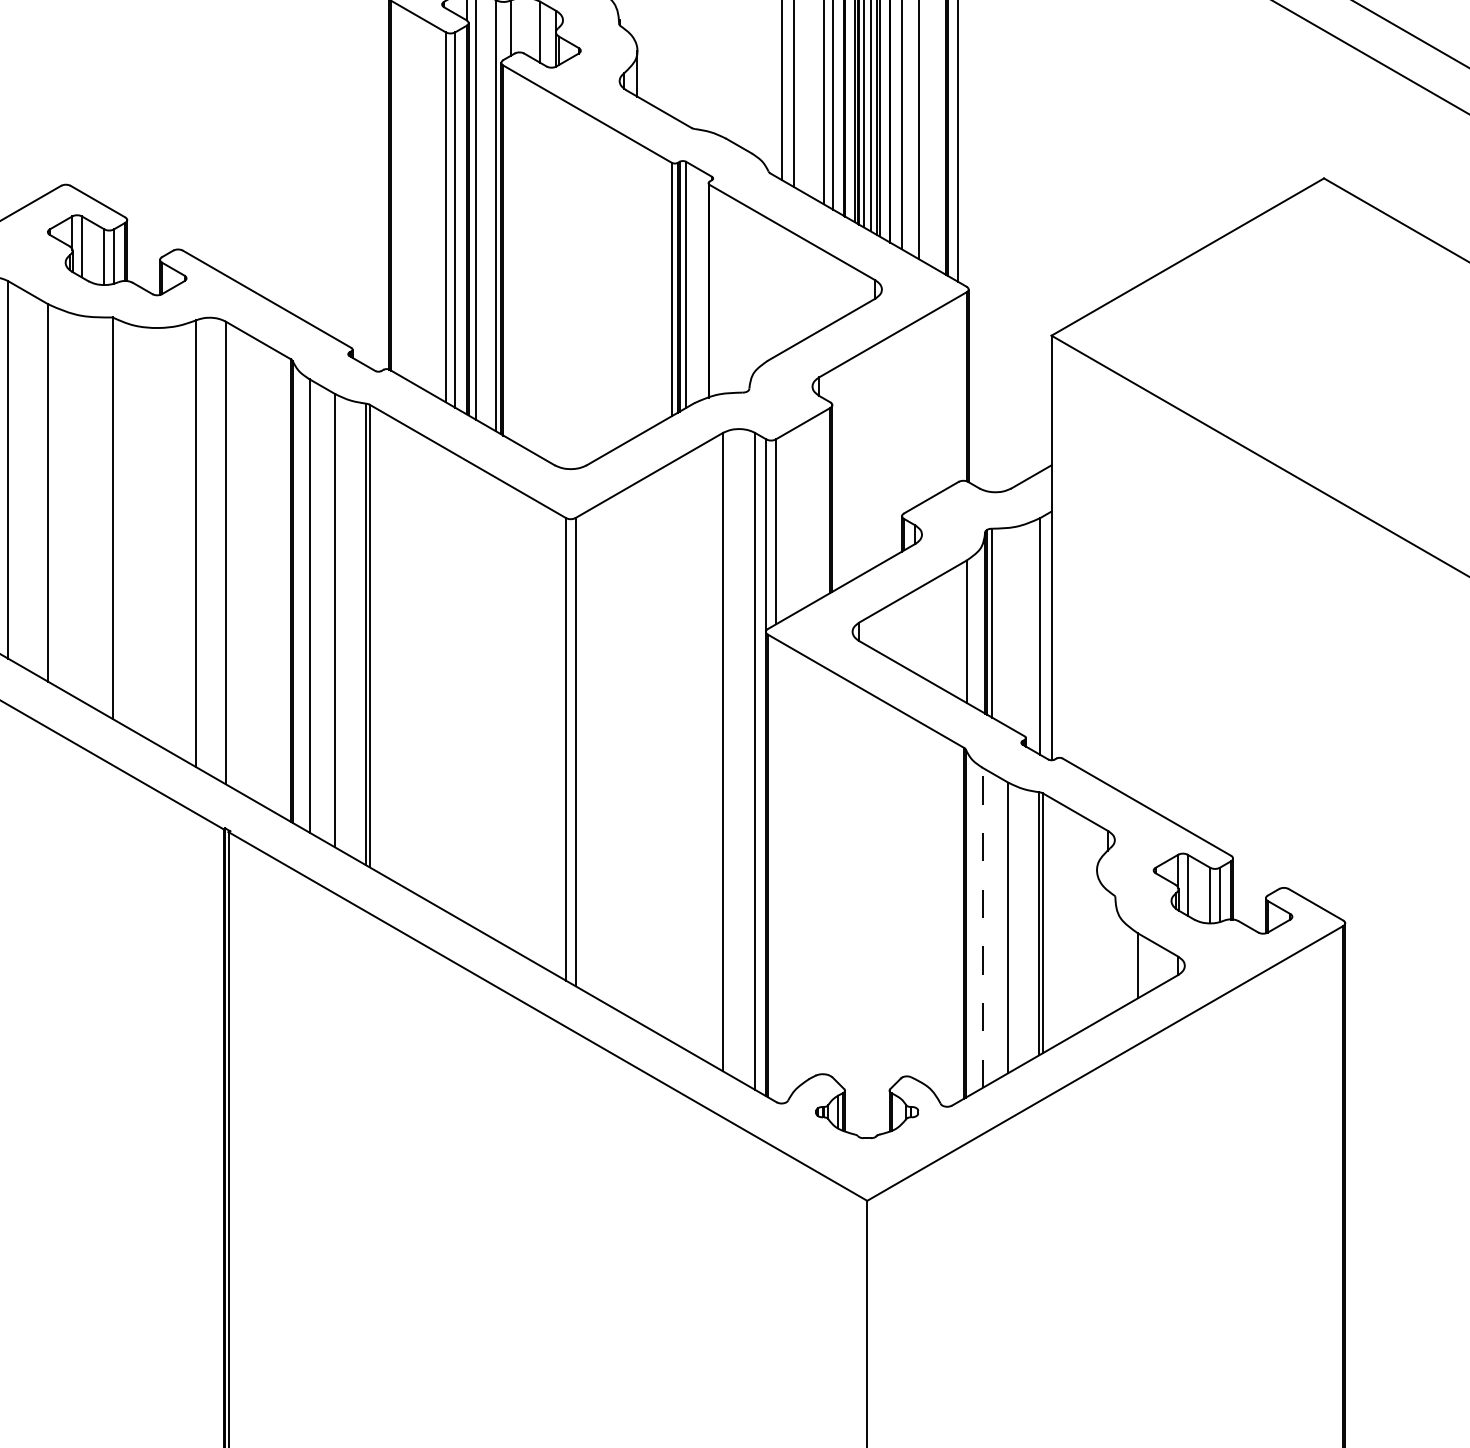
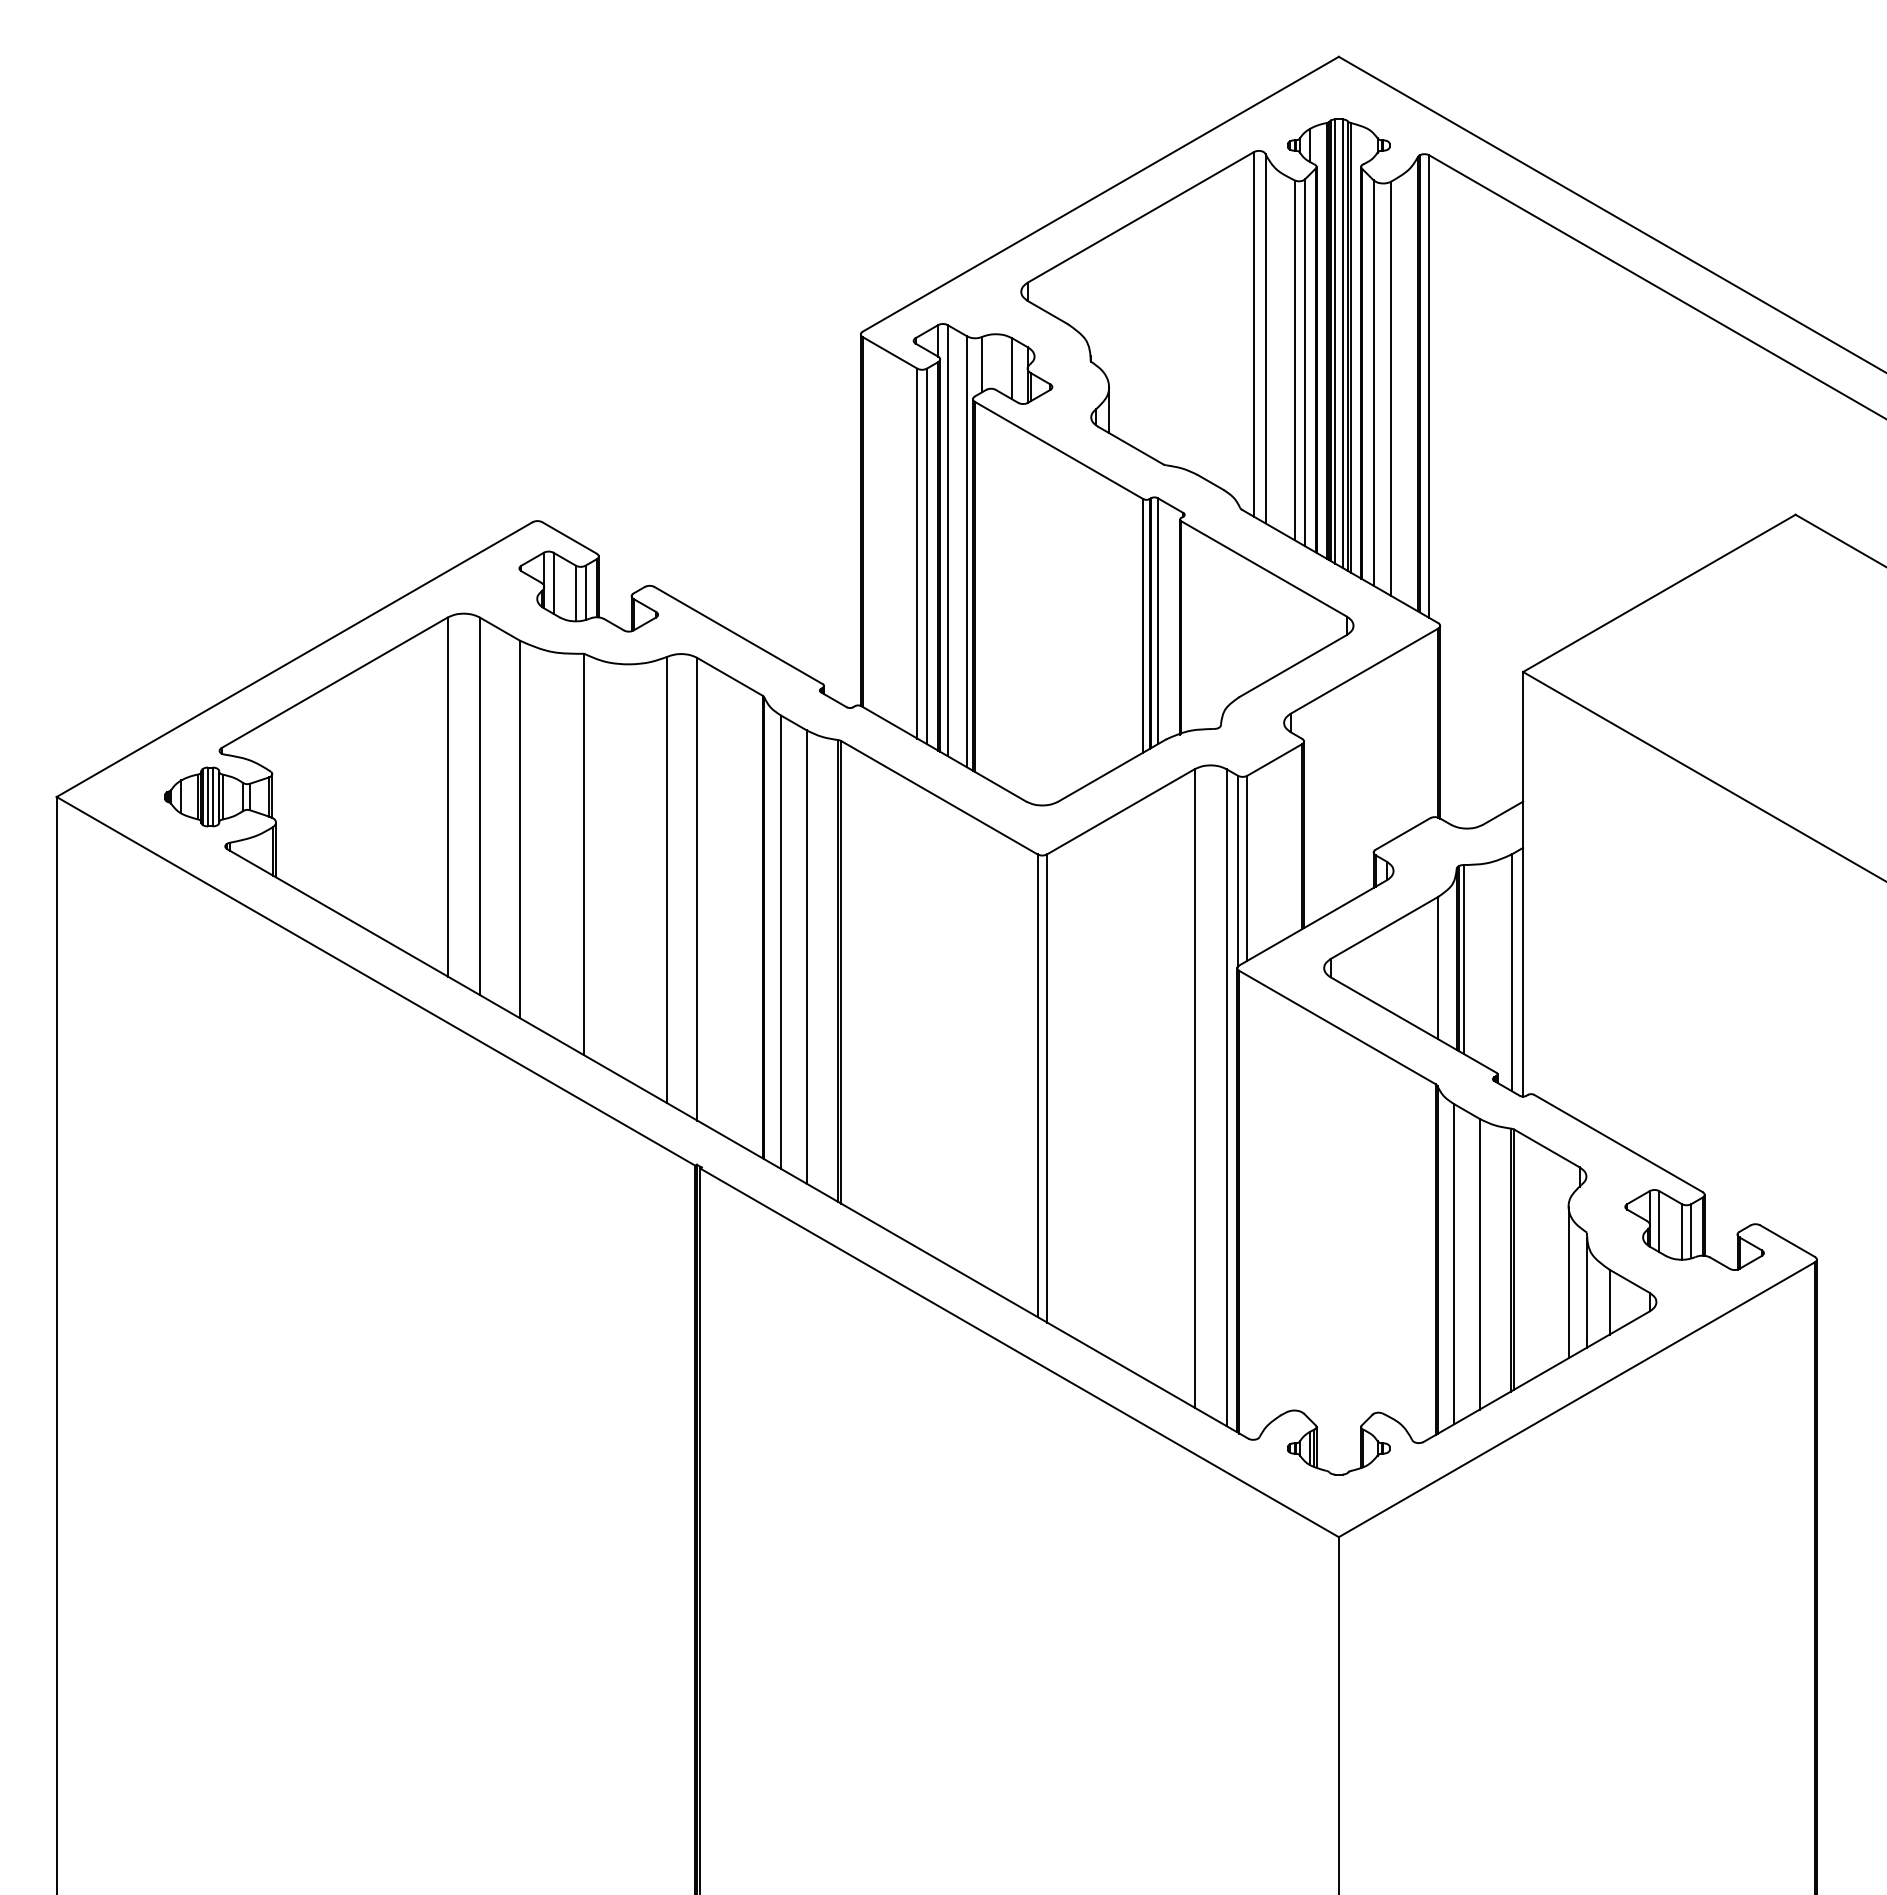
line: (982, 927) -> (1454, 1263), dashed -> solid
line: (1096, 946) -> (1568, 1282), added
line: (1114, 956) -> (1586, 1292), added

